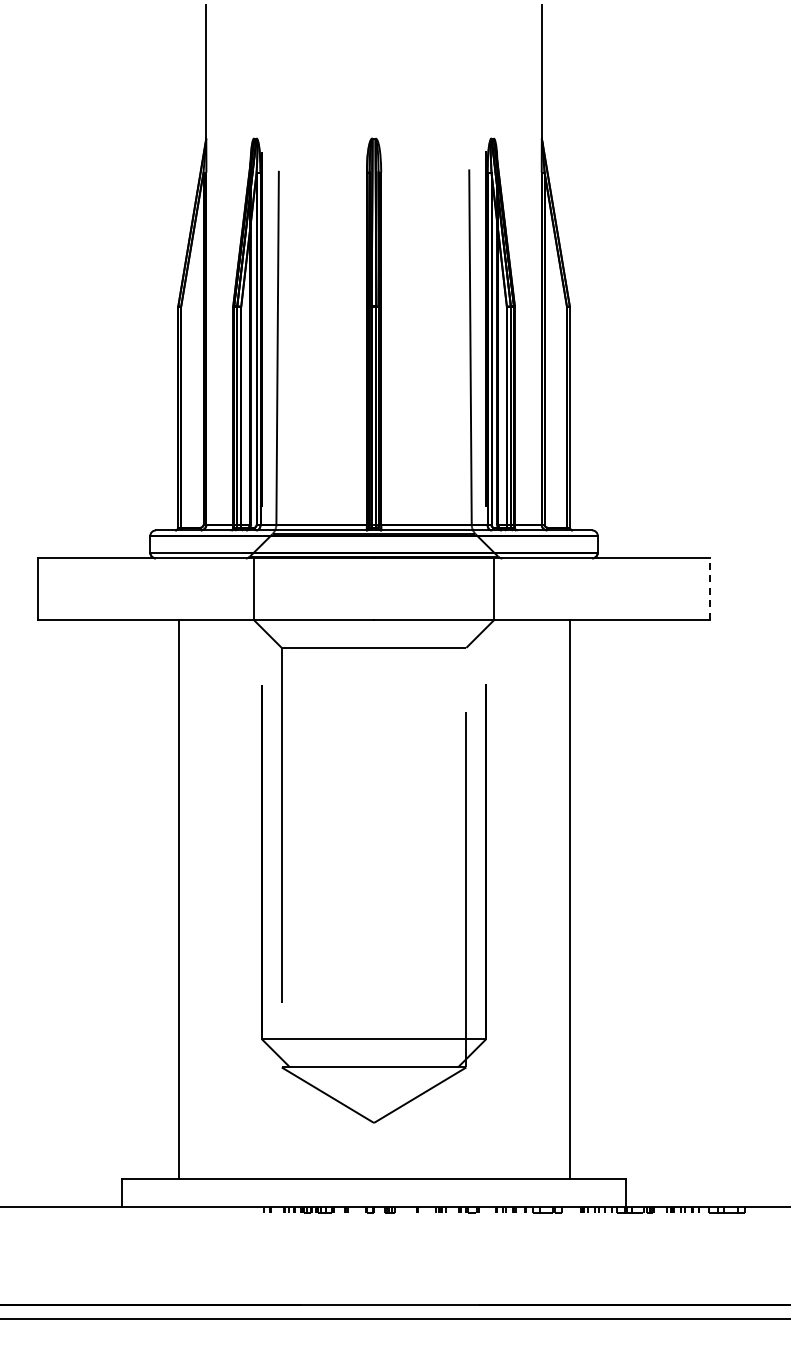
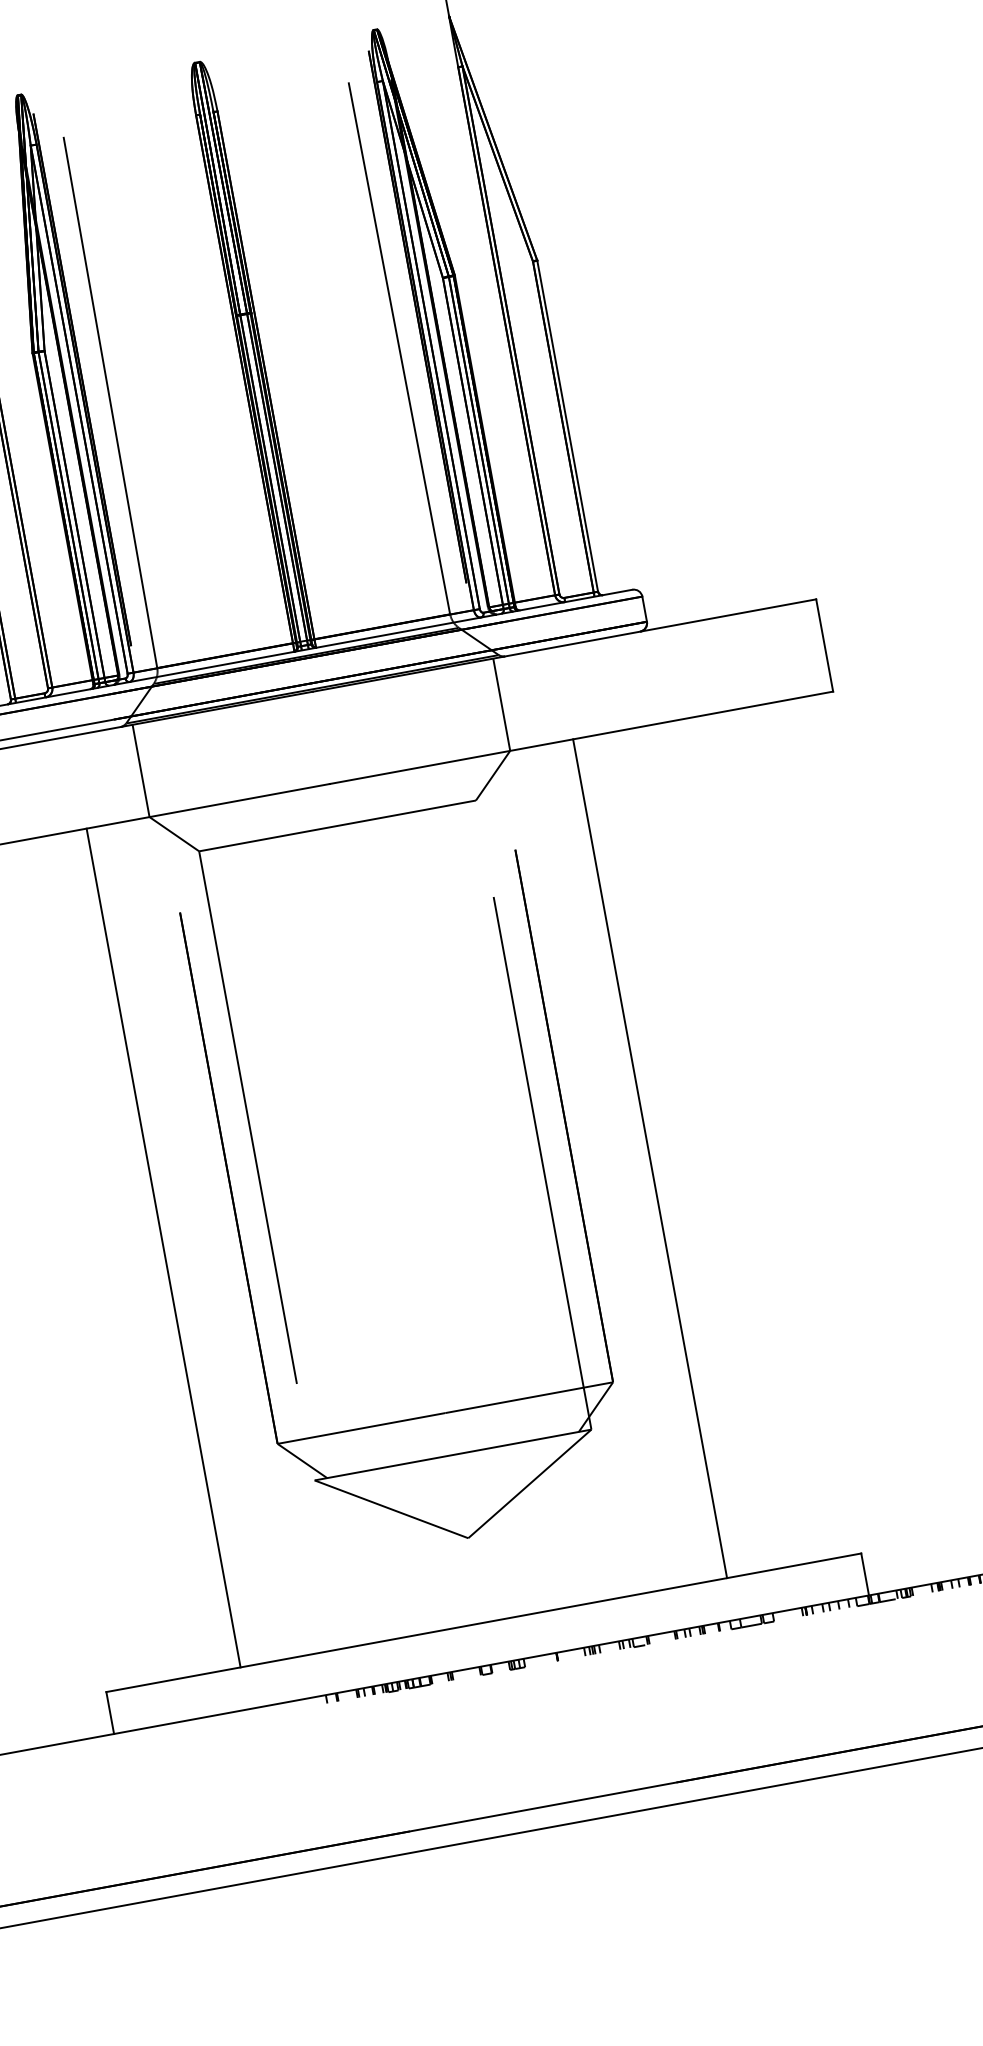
line: (709, 589) -> (824, 646), dashed -> solid
line: (178, 899) -> (163, 1247), moved
line: (570, 899) -> (650, 1158), moved

